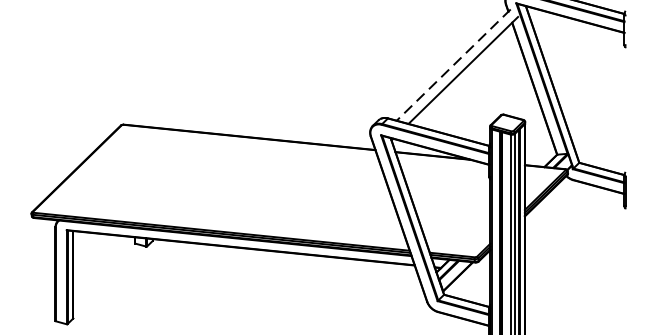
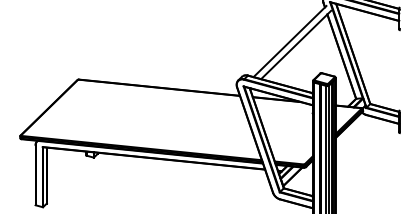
line: (454, 65) -> (290, 41), dashed -> solid

